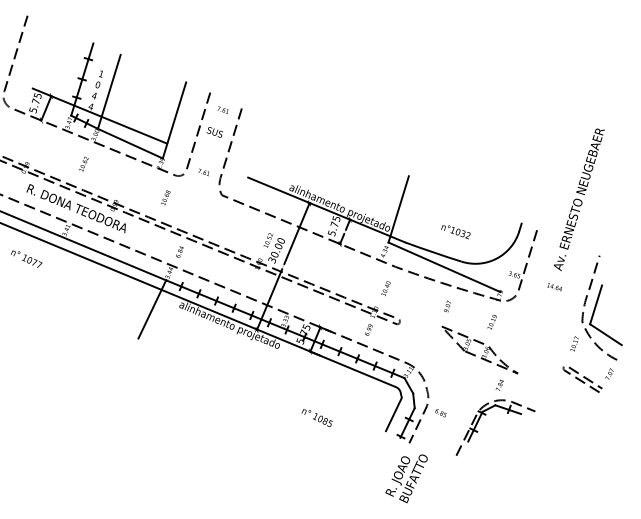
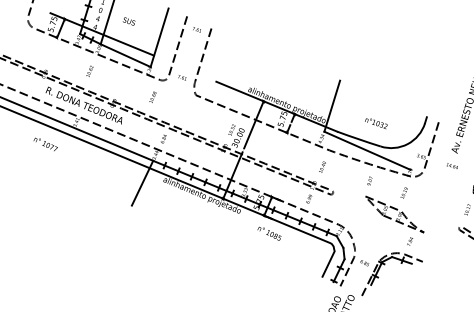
text: (214, 132) -> (128, 21), moved
part: (486, 415) -> (385, 264), moved
text: (316, 417) -> (268, 233), moved

